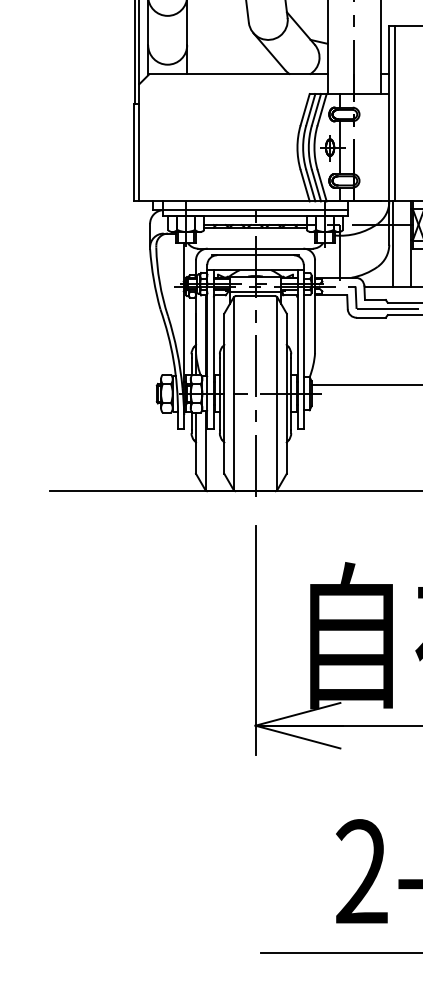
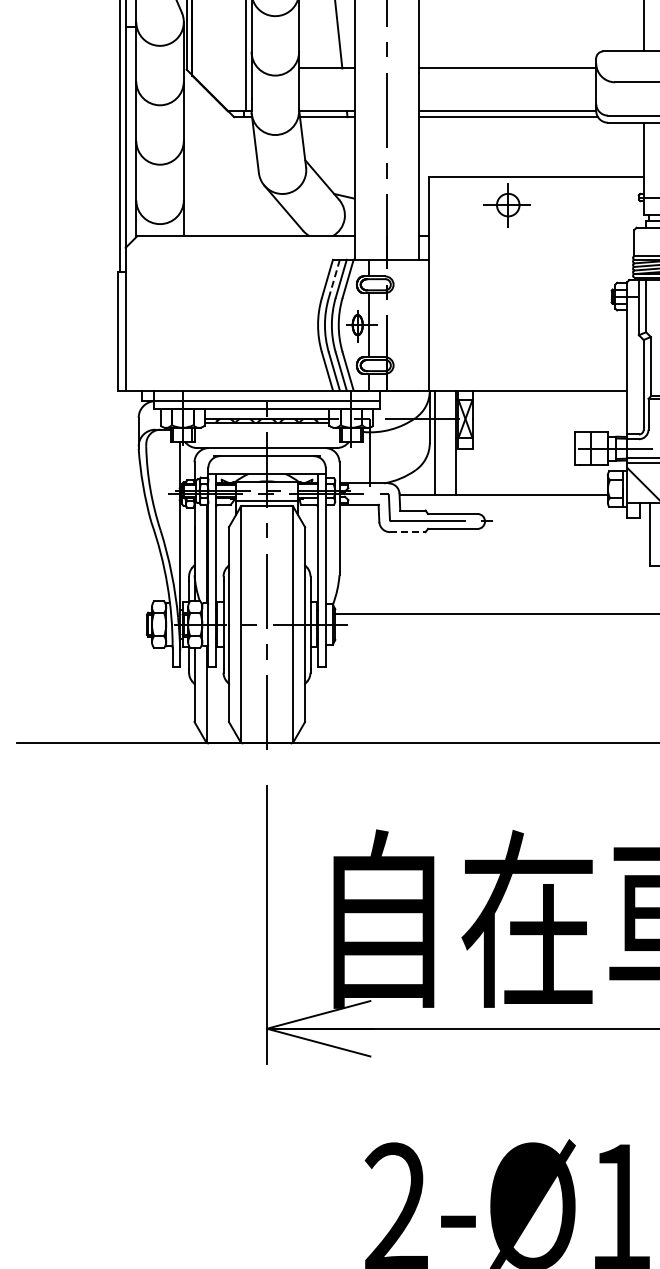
line: (310, 109) -> (334, 278), solid -> dashed
line: (394, 113) -> (436, 283), removed
line: (370, 318) -> (407, 532), solid -> dashed

